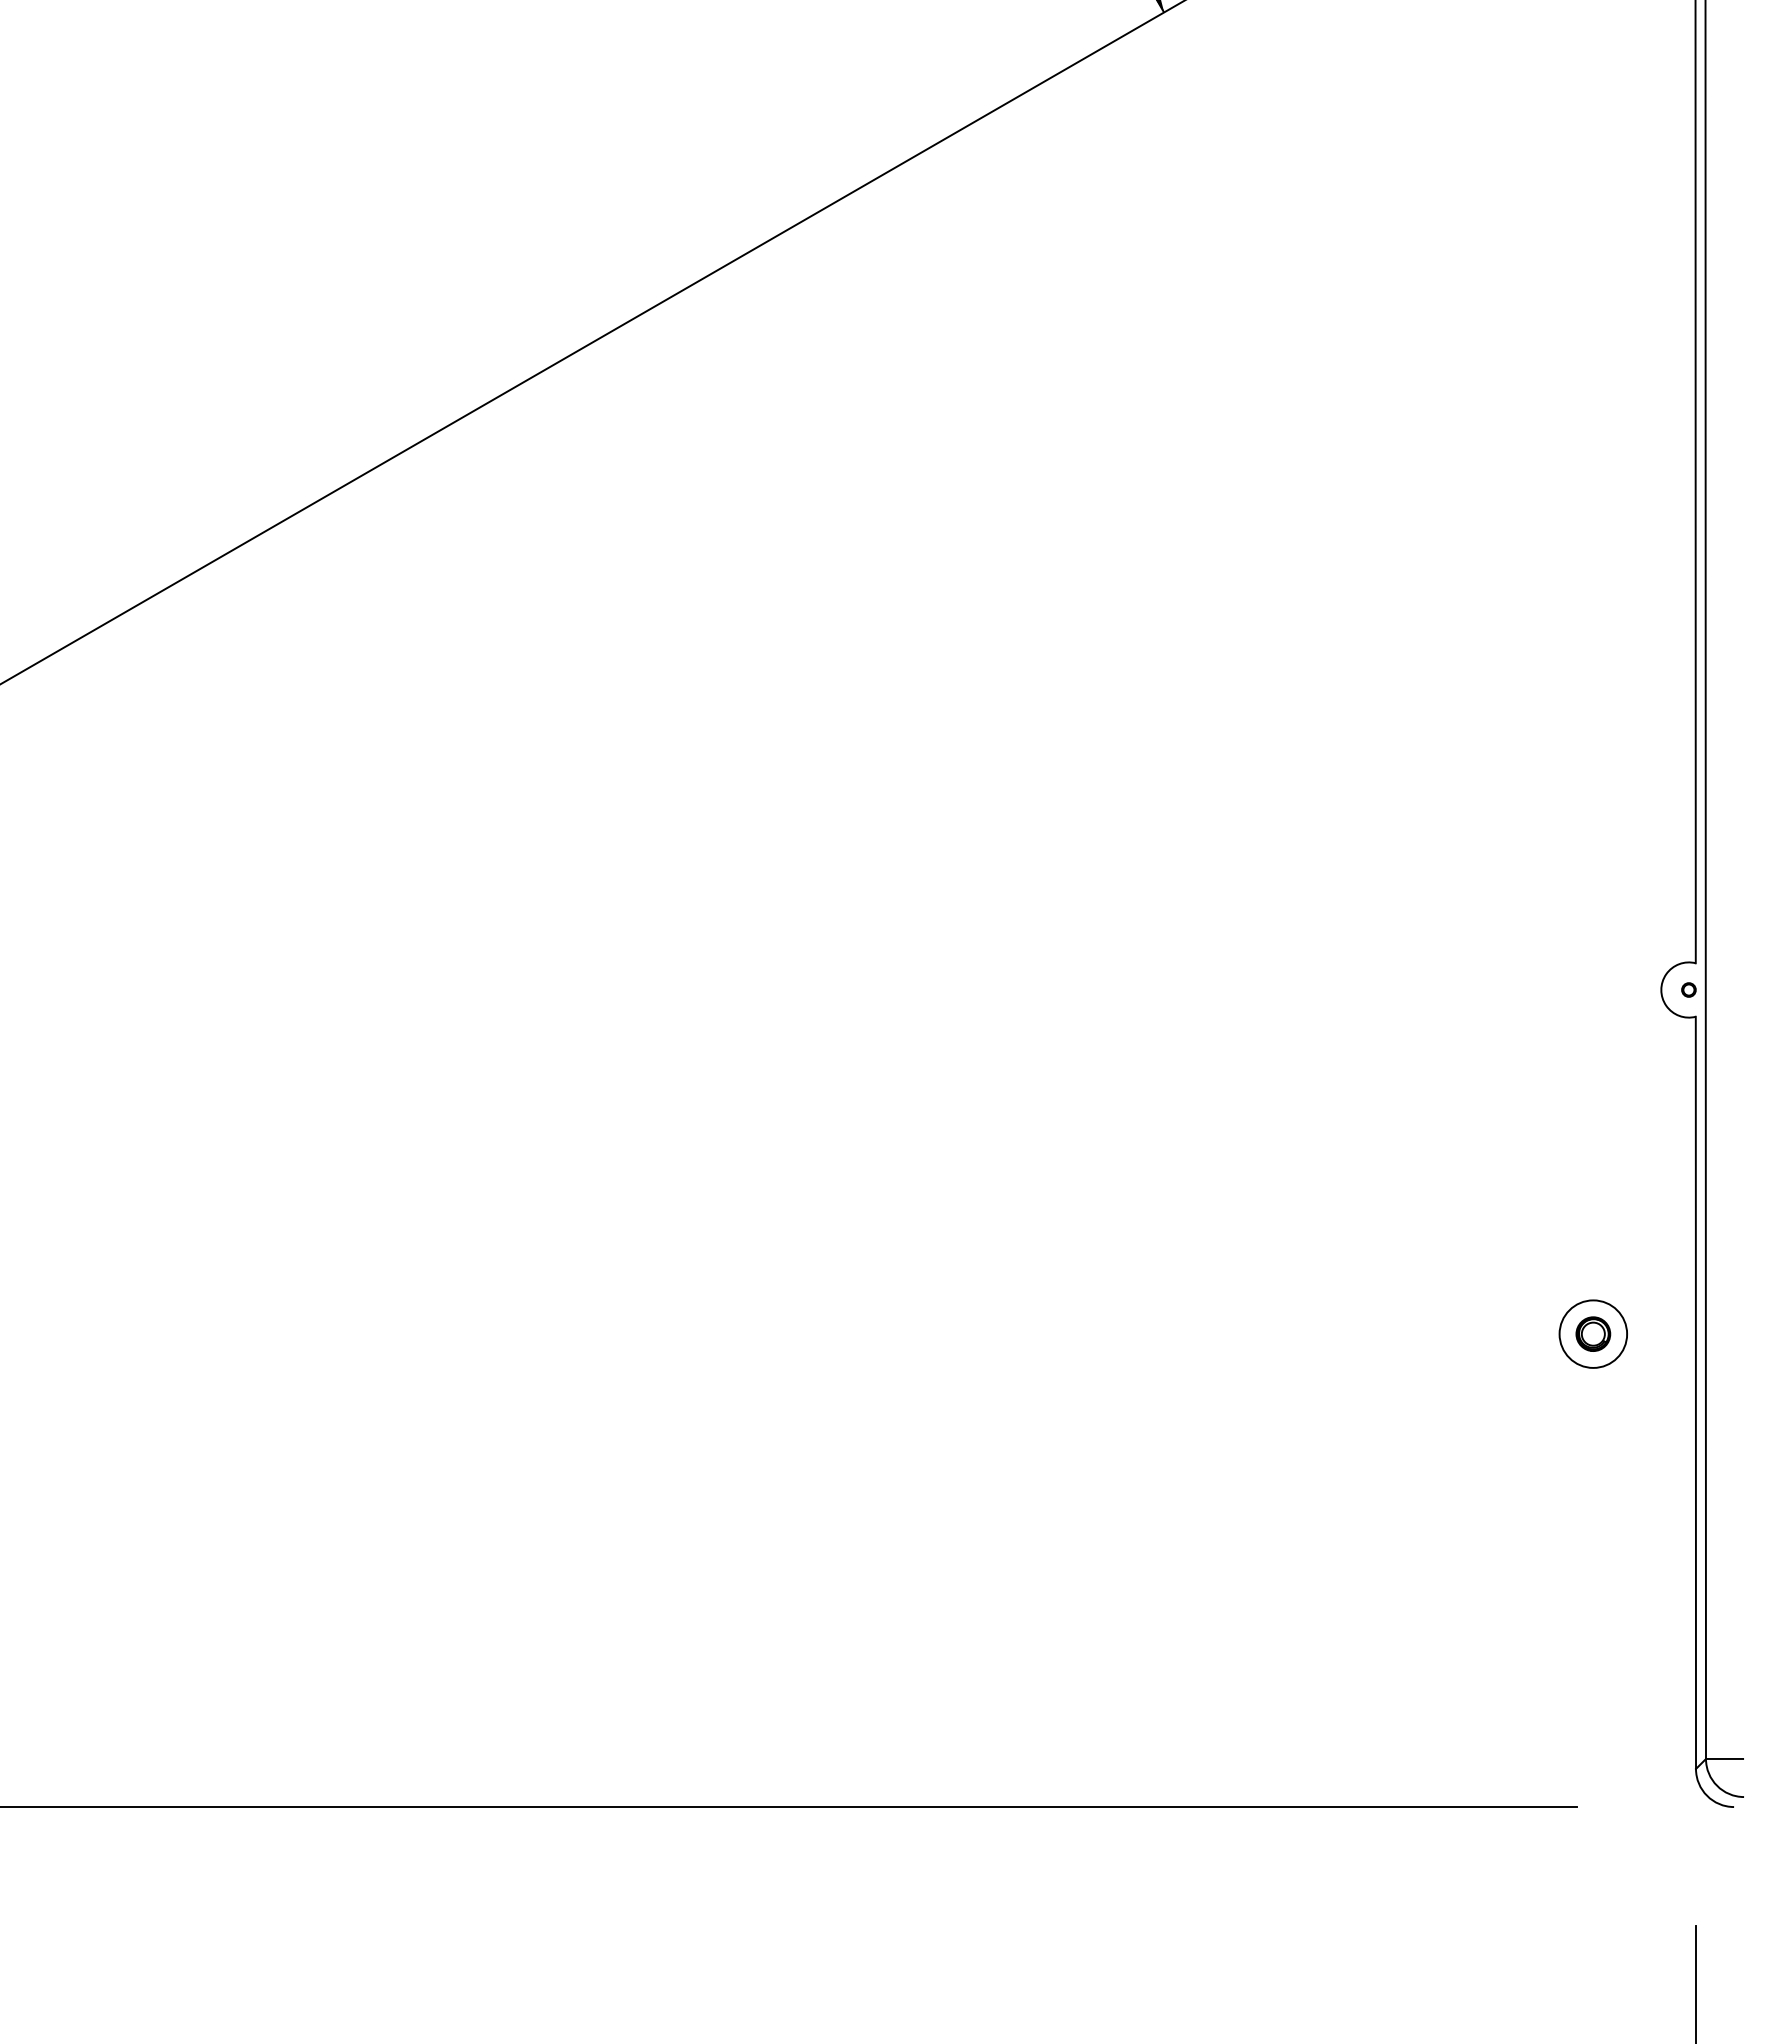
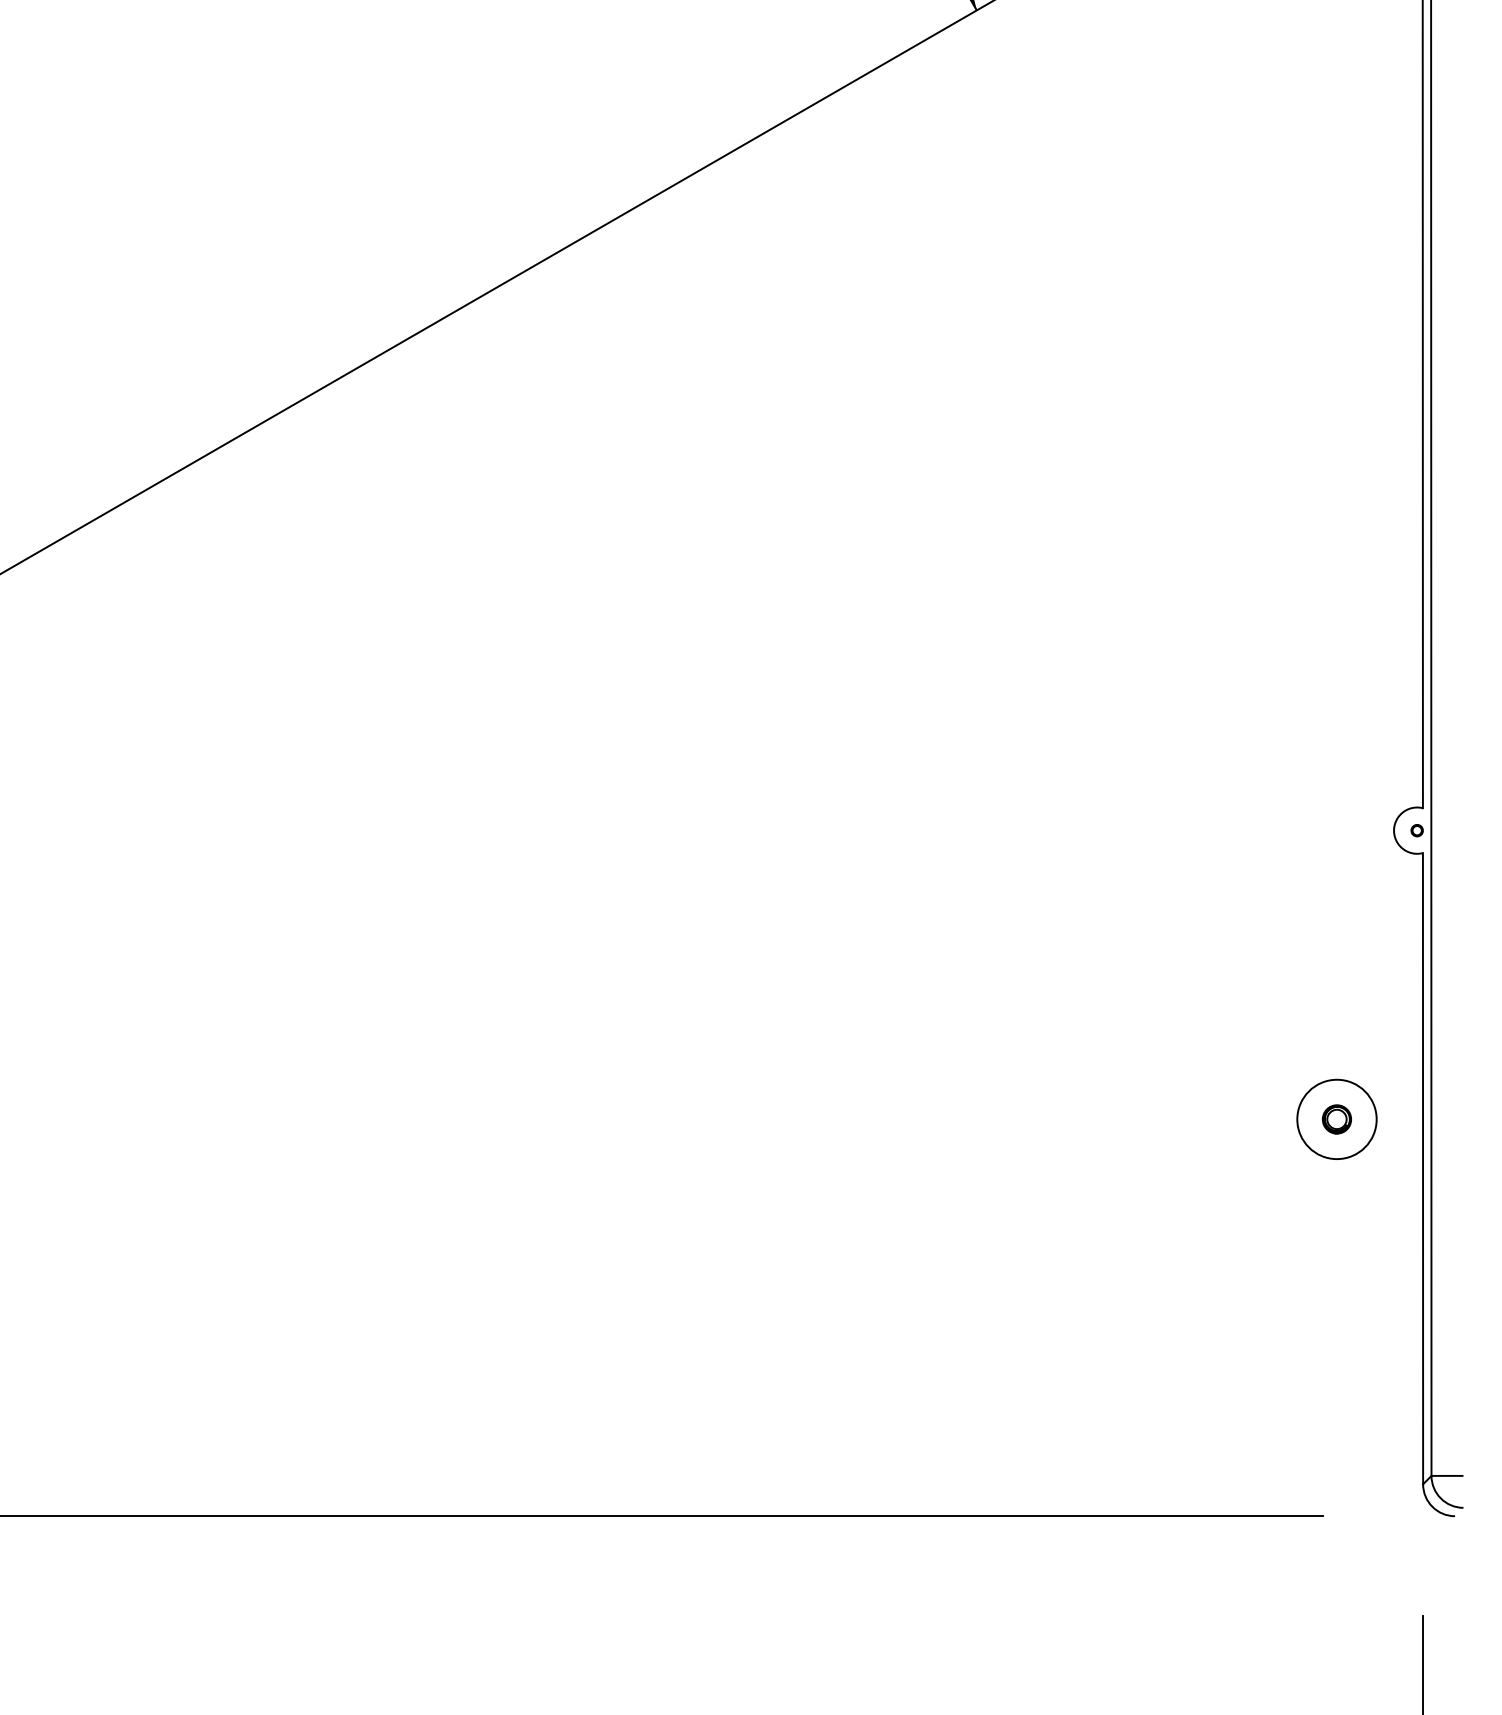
circle: (1593, 1333) -> (1337, 1118), size x1.4

